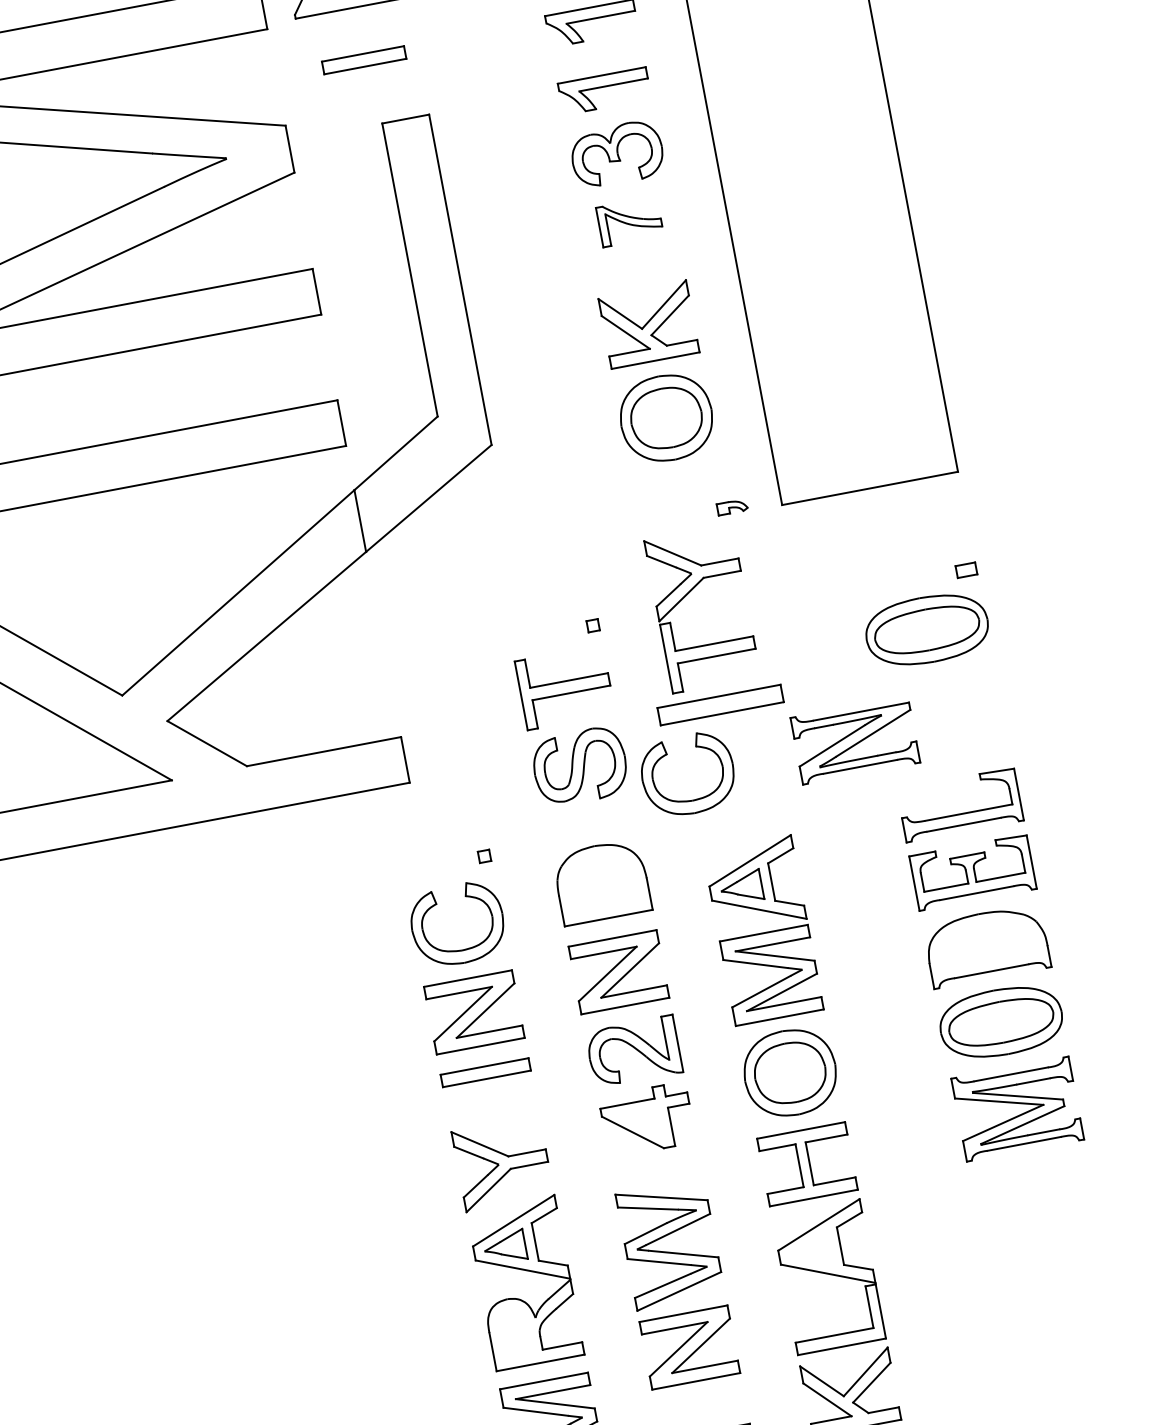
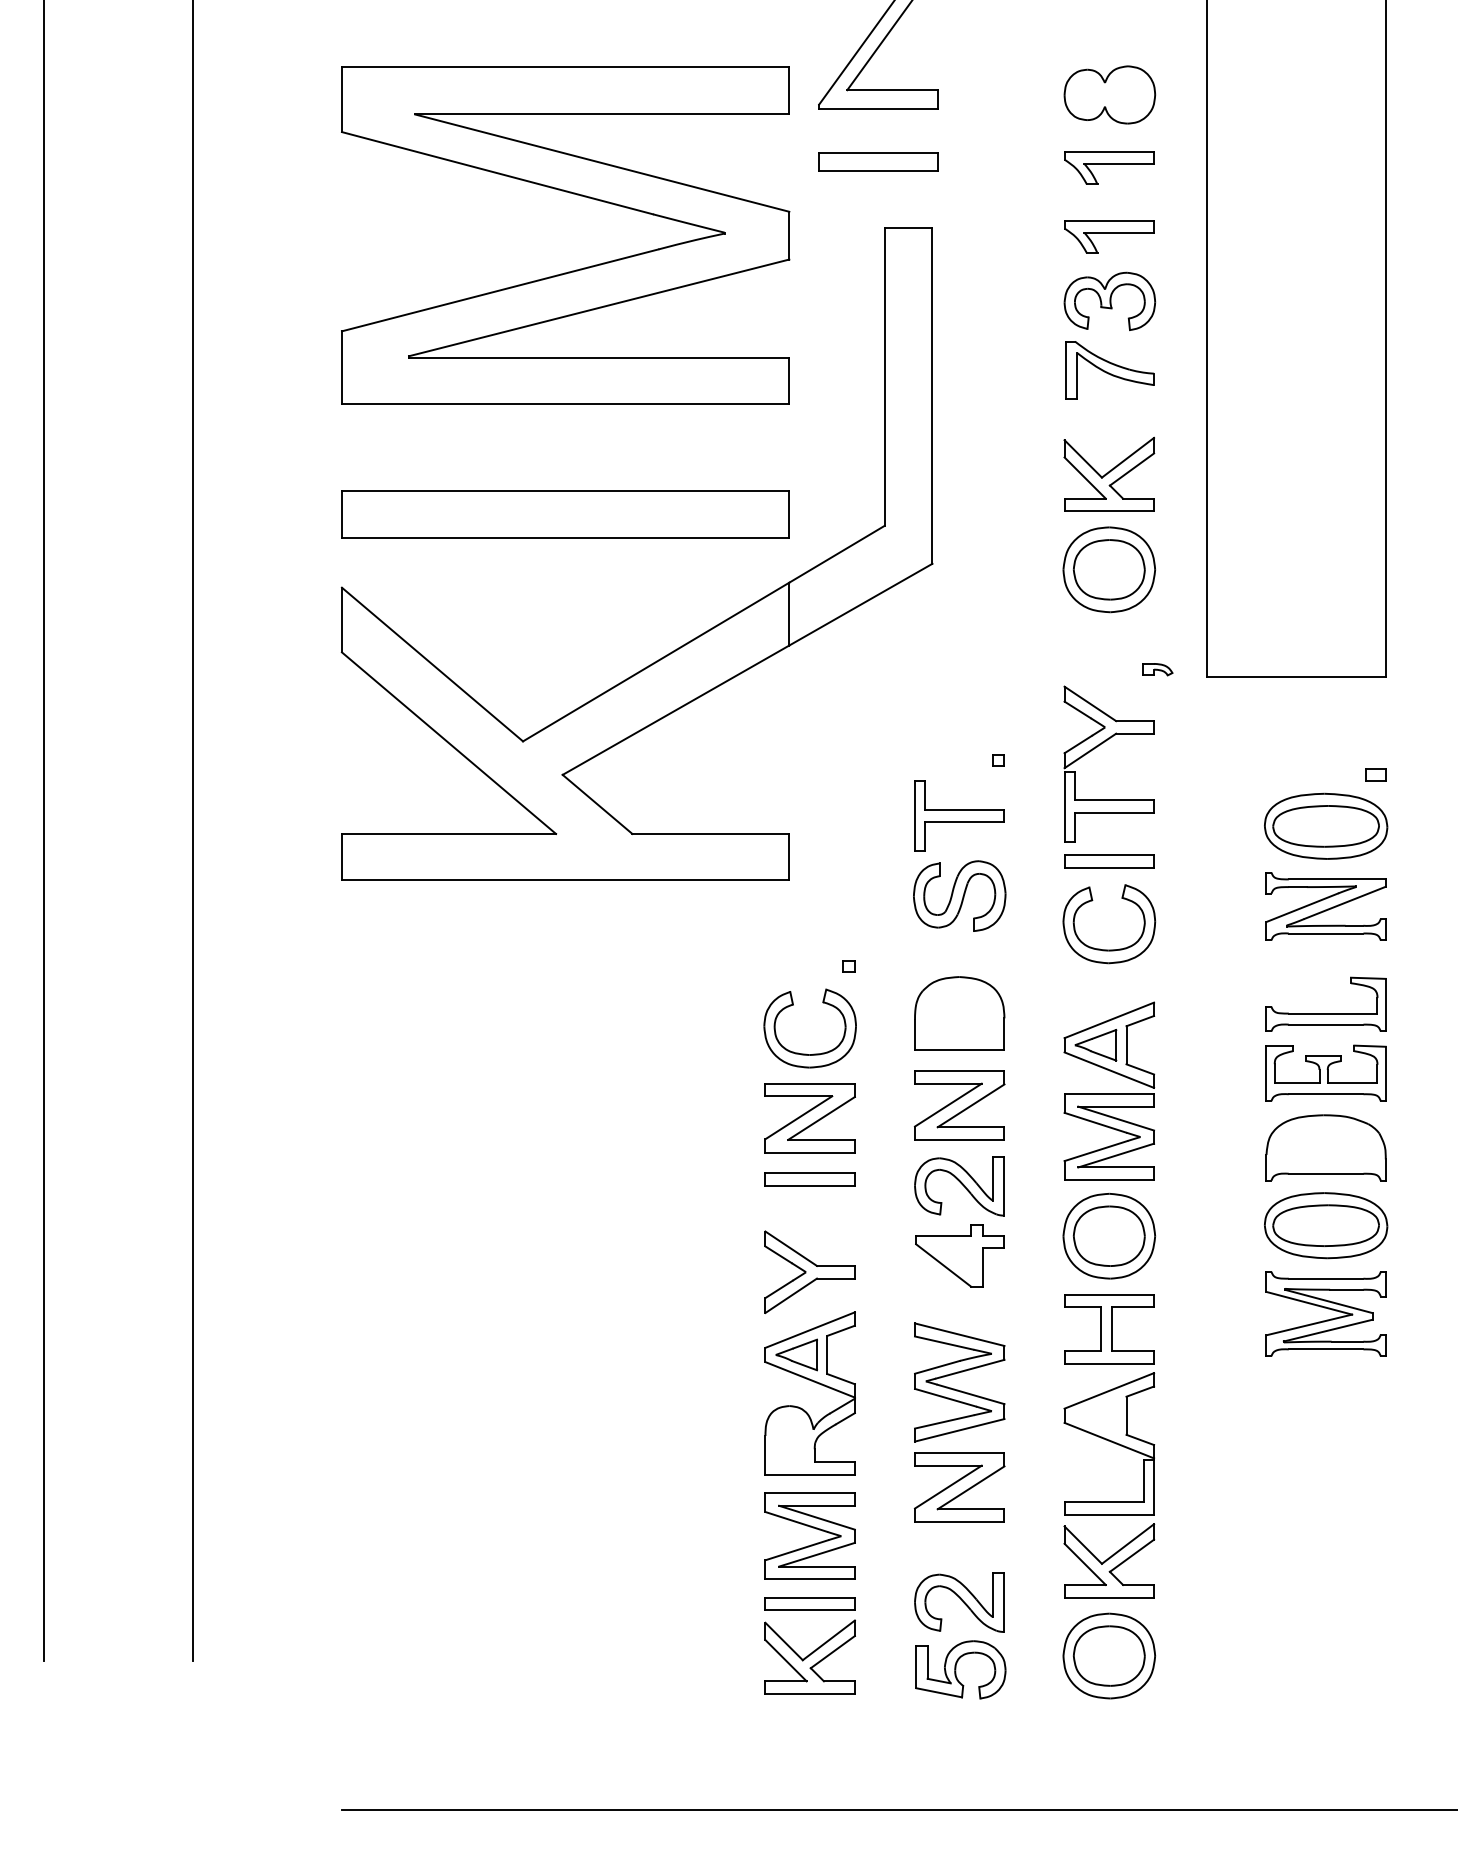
part: (363, 59) -> (878, 161), size x1.43
part: (629, 222) -> (1109, 370), size x1.43
part: (720, 704) -> (1109, 861), size x0.71
part: (854, 740) -> (1325, 906), moved
part: (692, 799) -> (1109, 949), moved

